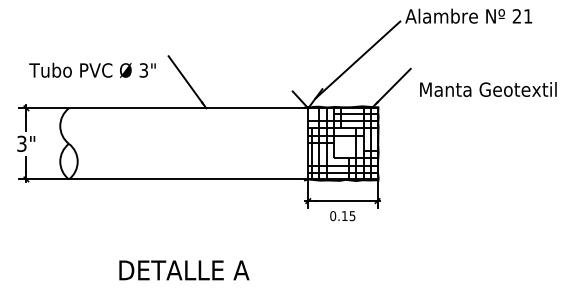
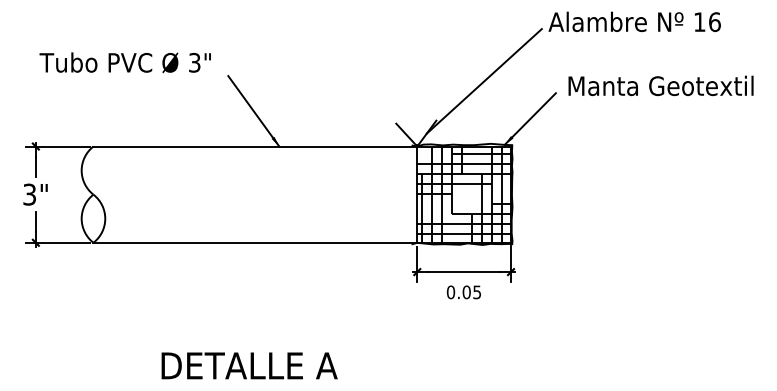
text: (522, 16) -> (707, 22), 21 -> 16
text: (92, 69) -> (125, 61), moved
text: (488, 89) -> (661, 85), moved
text: (344, 216) -> (466, 292), 0.15 -> 0.05

